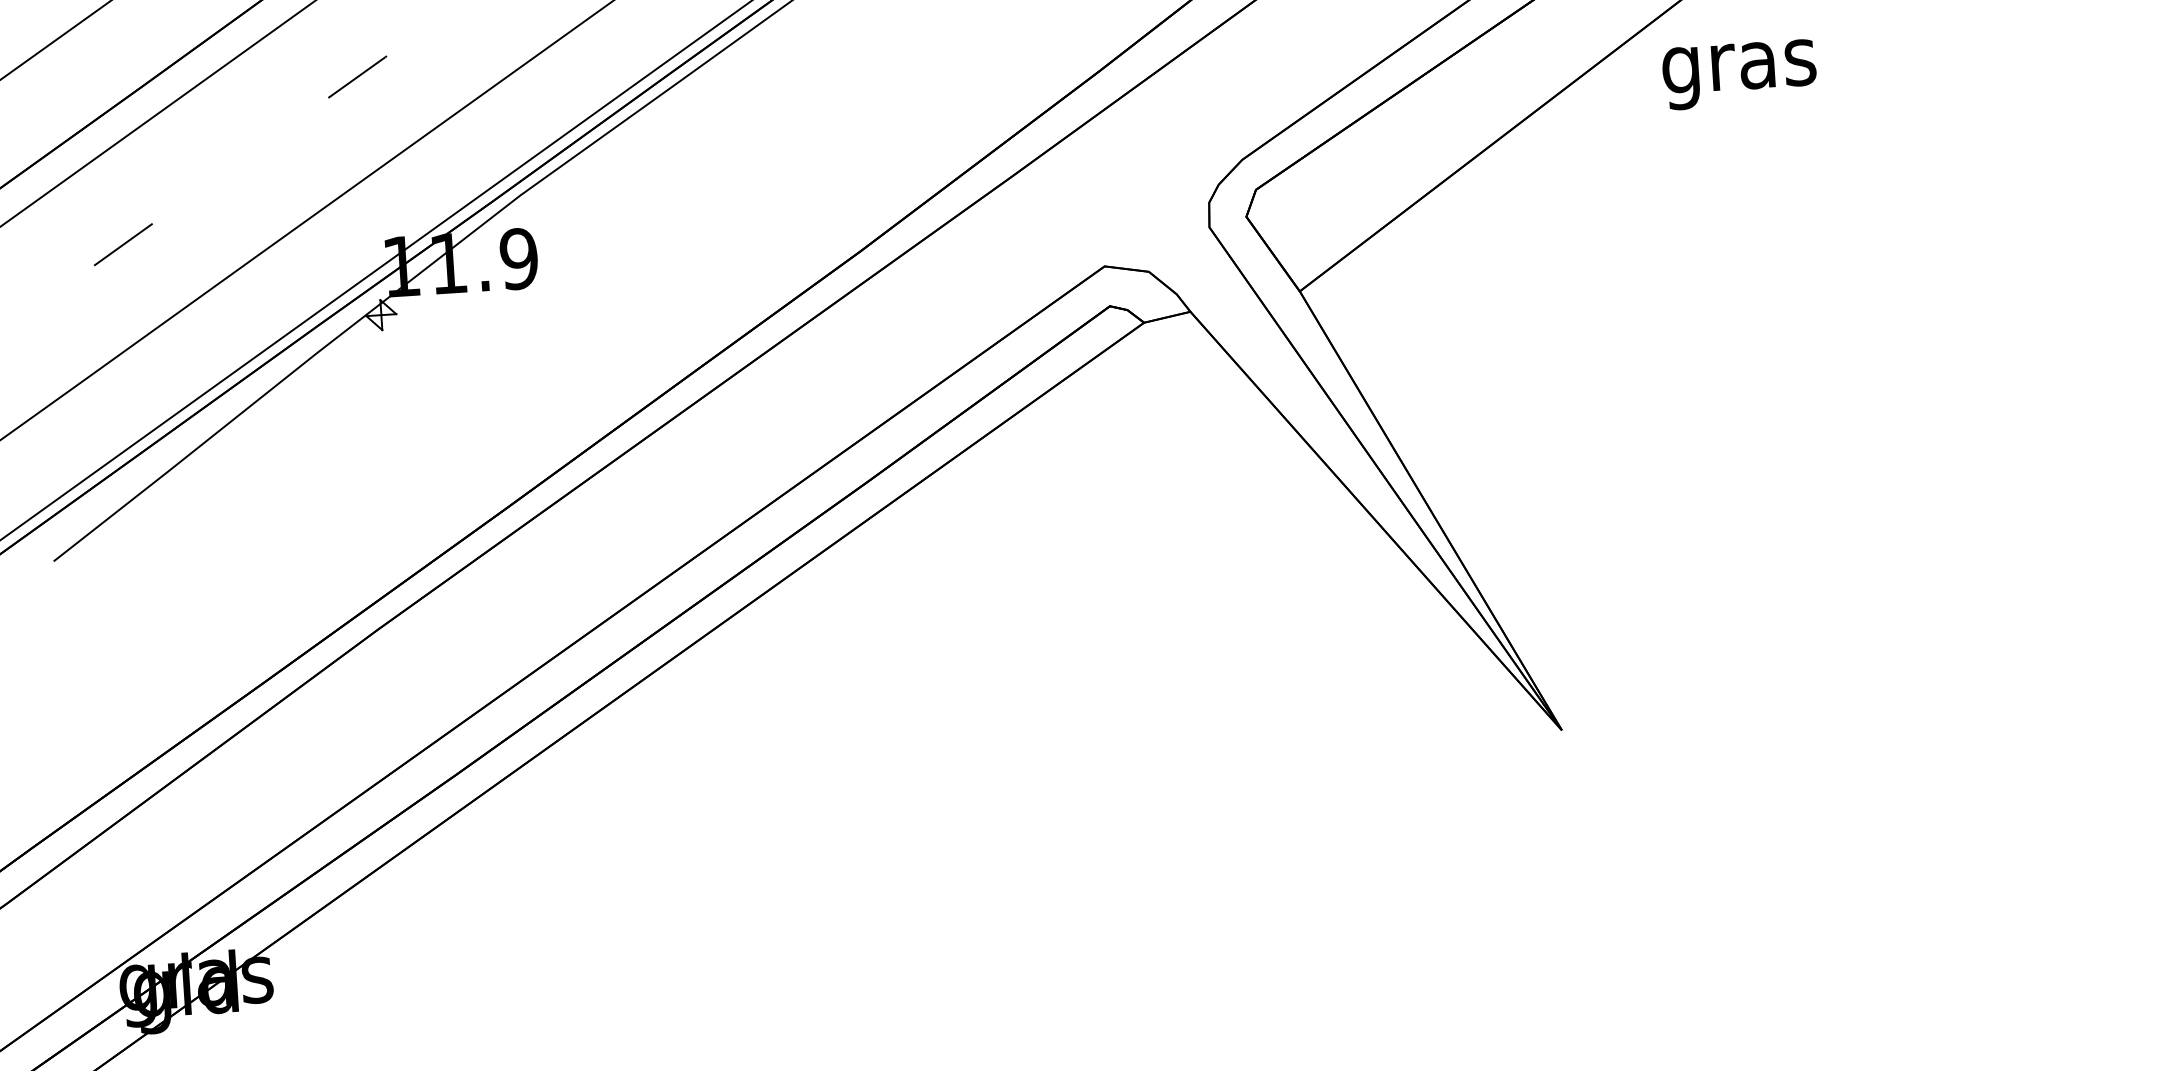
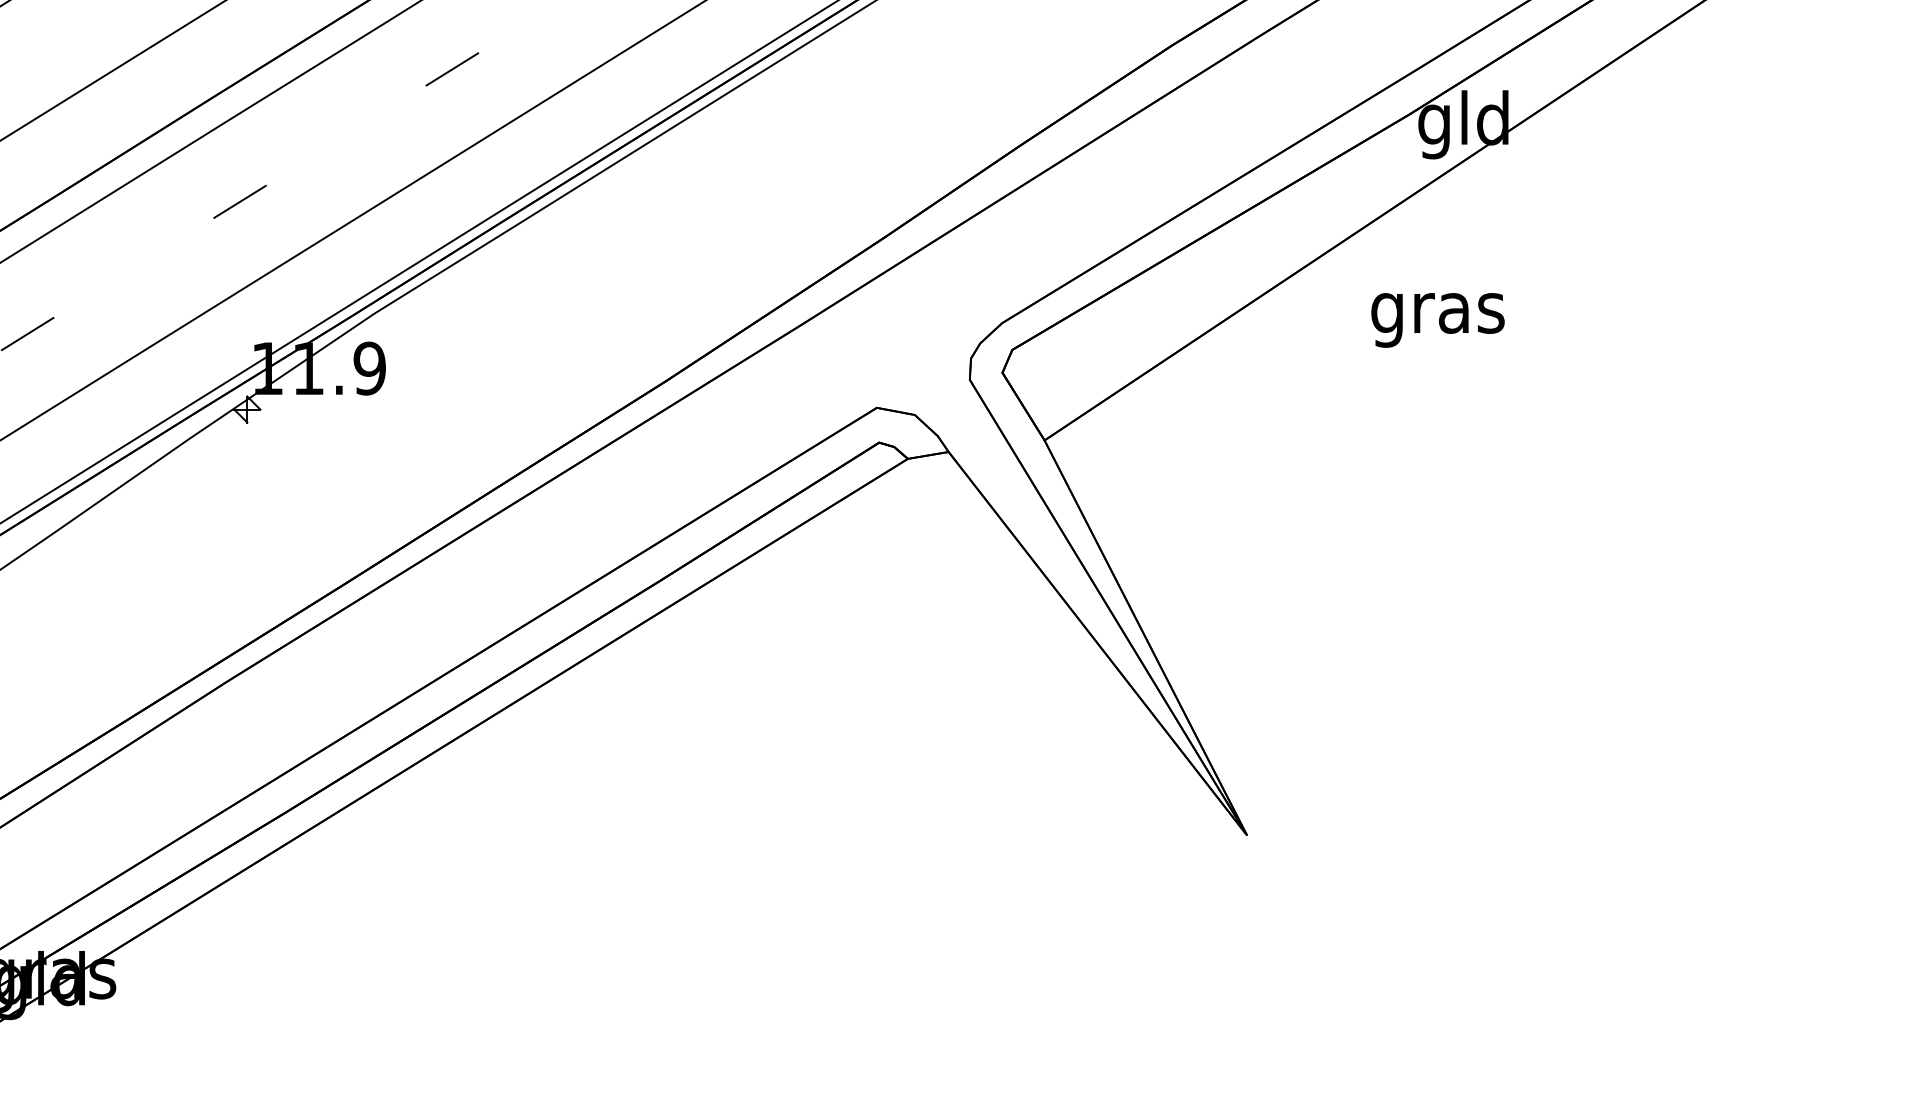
text: (1739, 74) -> (1437, 320), moved

